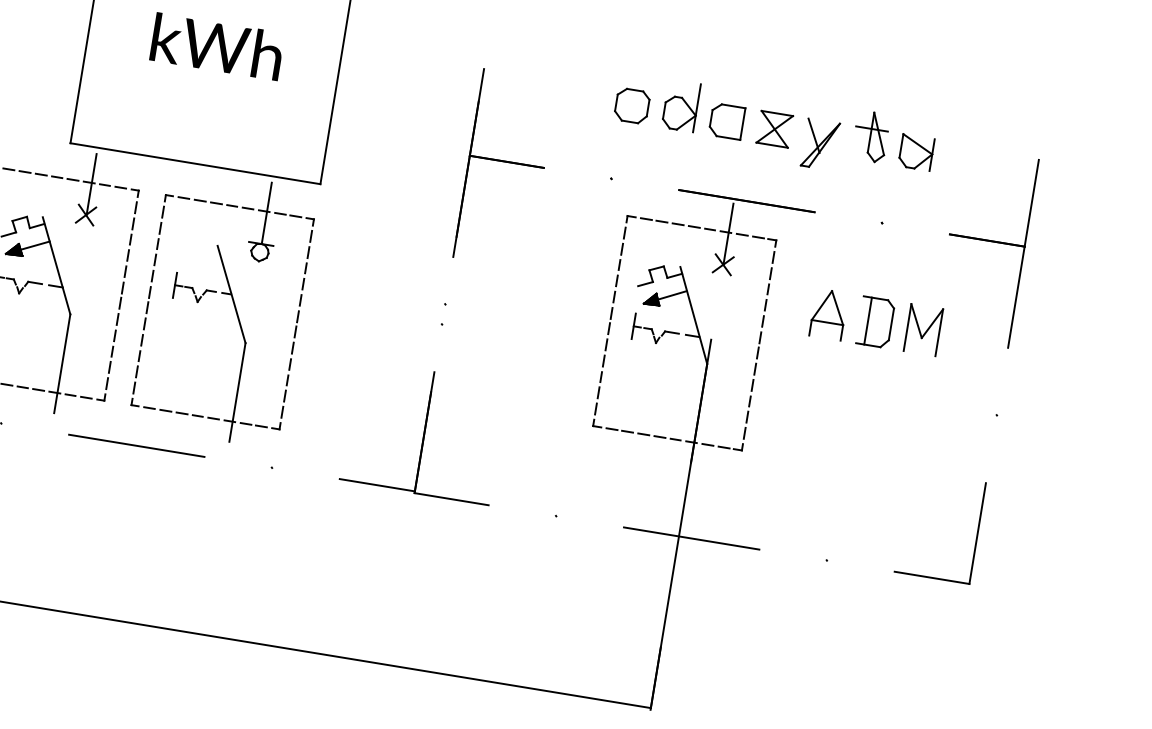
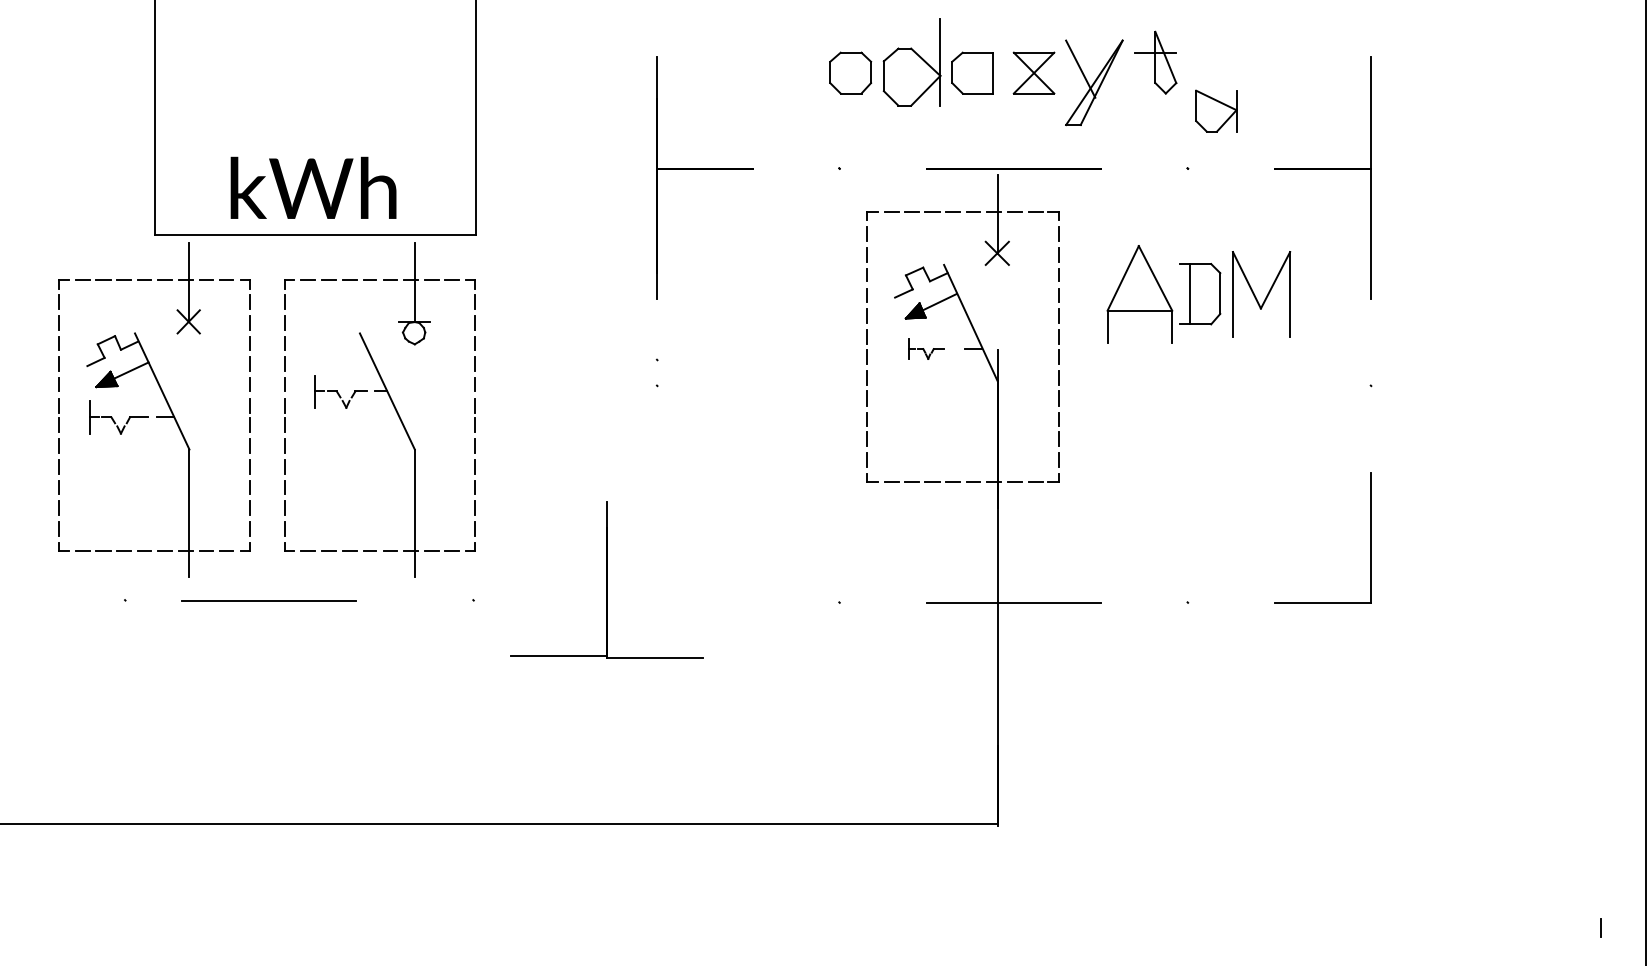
text: (217, 46) -> (313, 187), moved
part: (680, 105) -> (911, 62), size x1.4
part: (820, 144) -> (1094, 82), size x1.4
part: (916, 152) -> (1216, 110), moved
part: (828, 314) -> (1139, 293), size x1.6
part: (923, 329) -> (1261, 293), size x1.4
part: (655, 330) -> (926, 349), size x0.6
part: (423, 432) -> (606, 579), moved
line: (136, 445) -> (268, 600), moved

